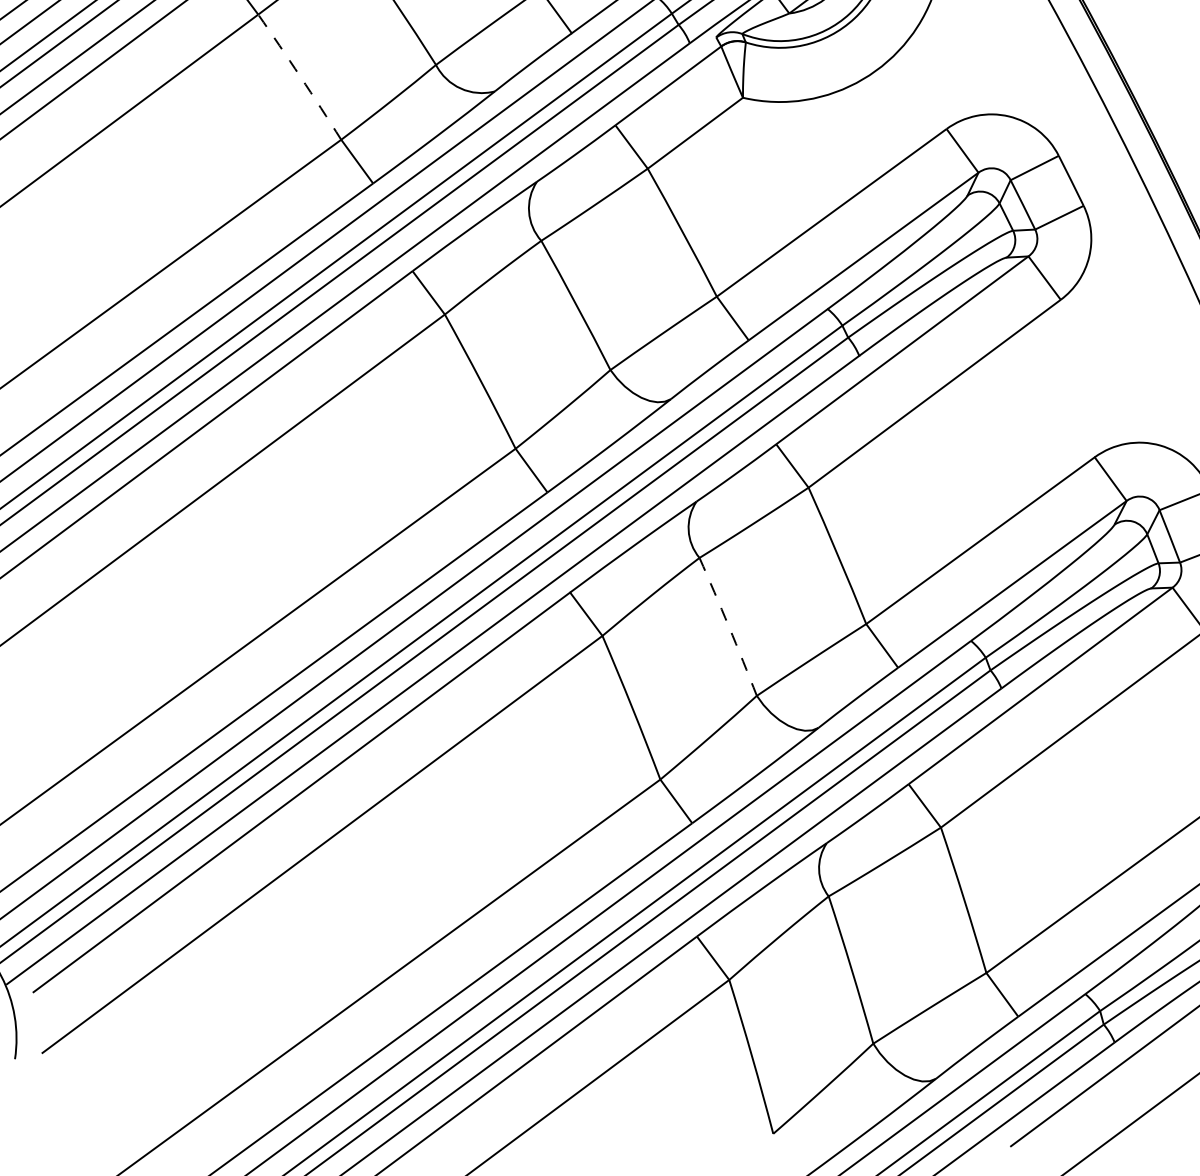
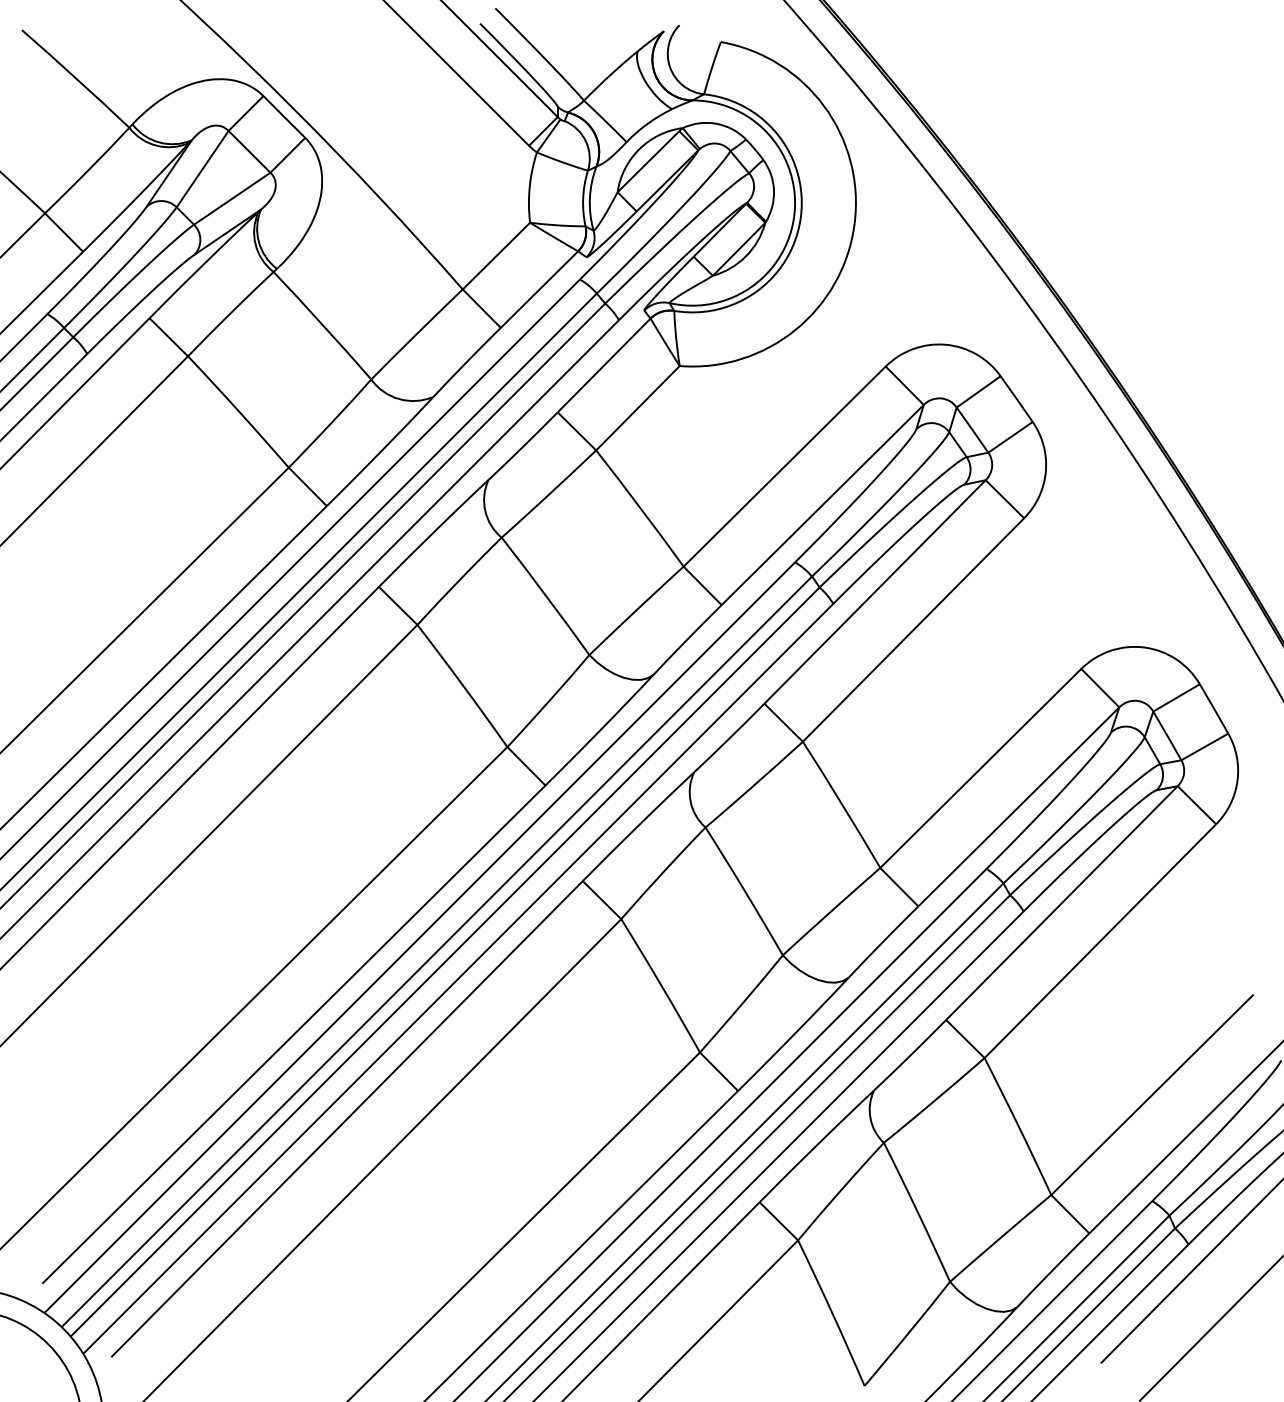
arc: (300, 76) -> (239, 411), dashed -> solid
arc: (728, 626) -> (744, 891), dashed -> solid

